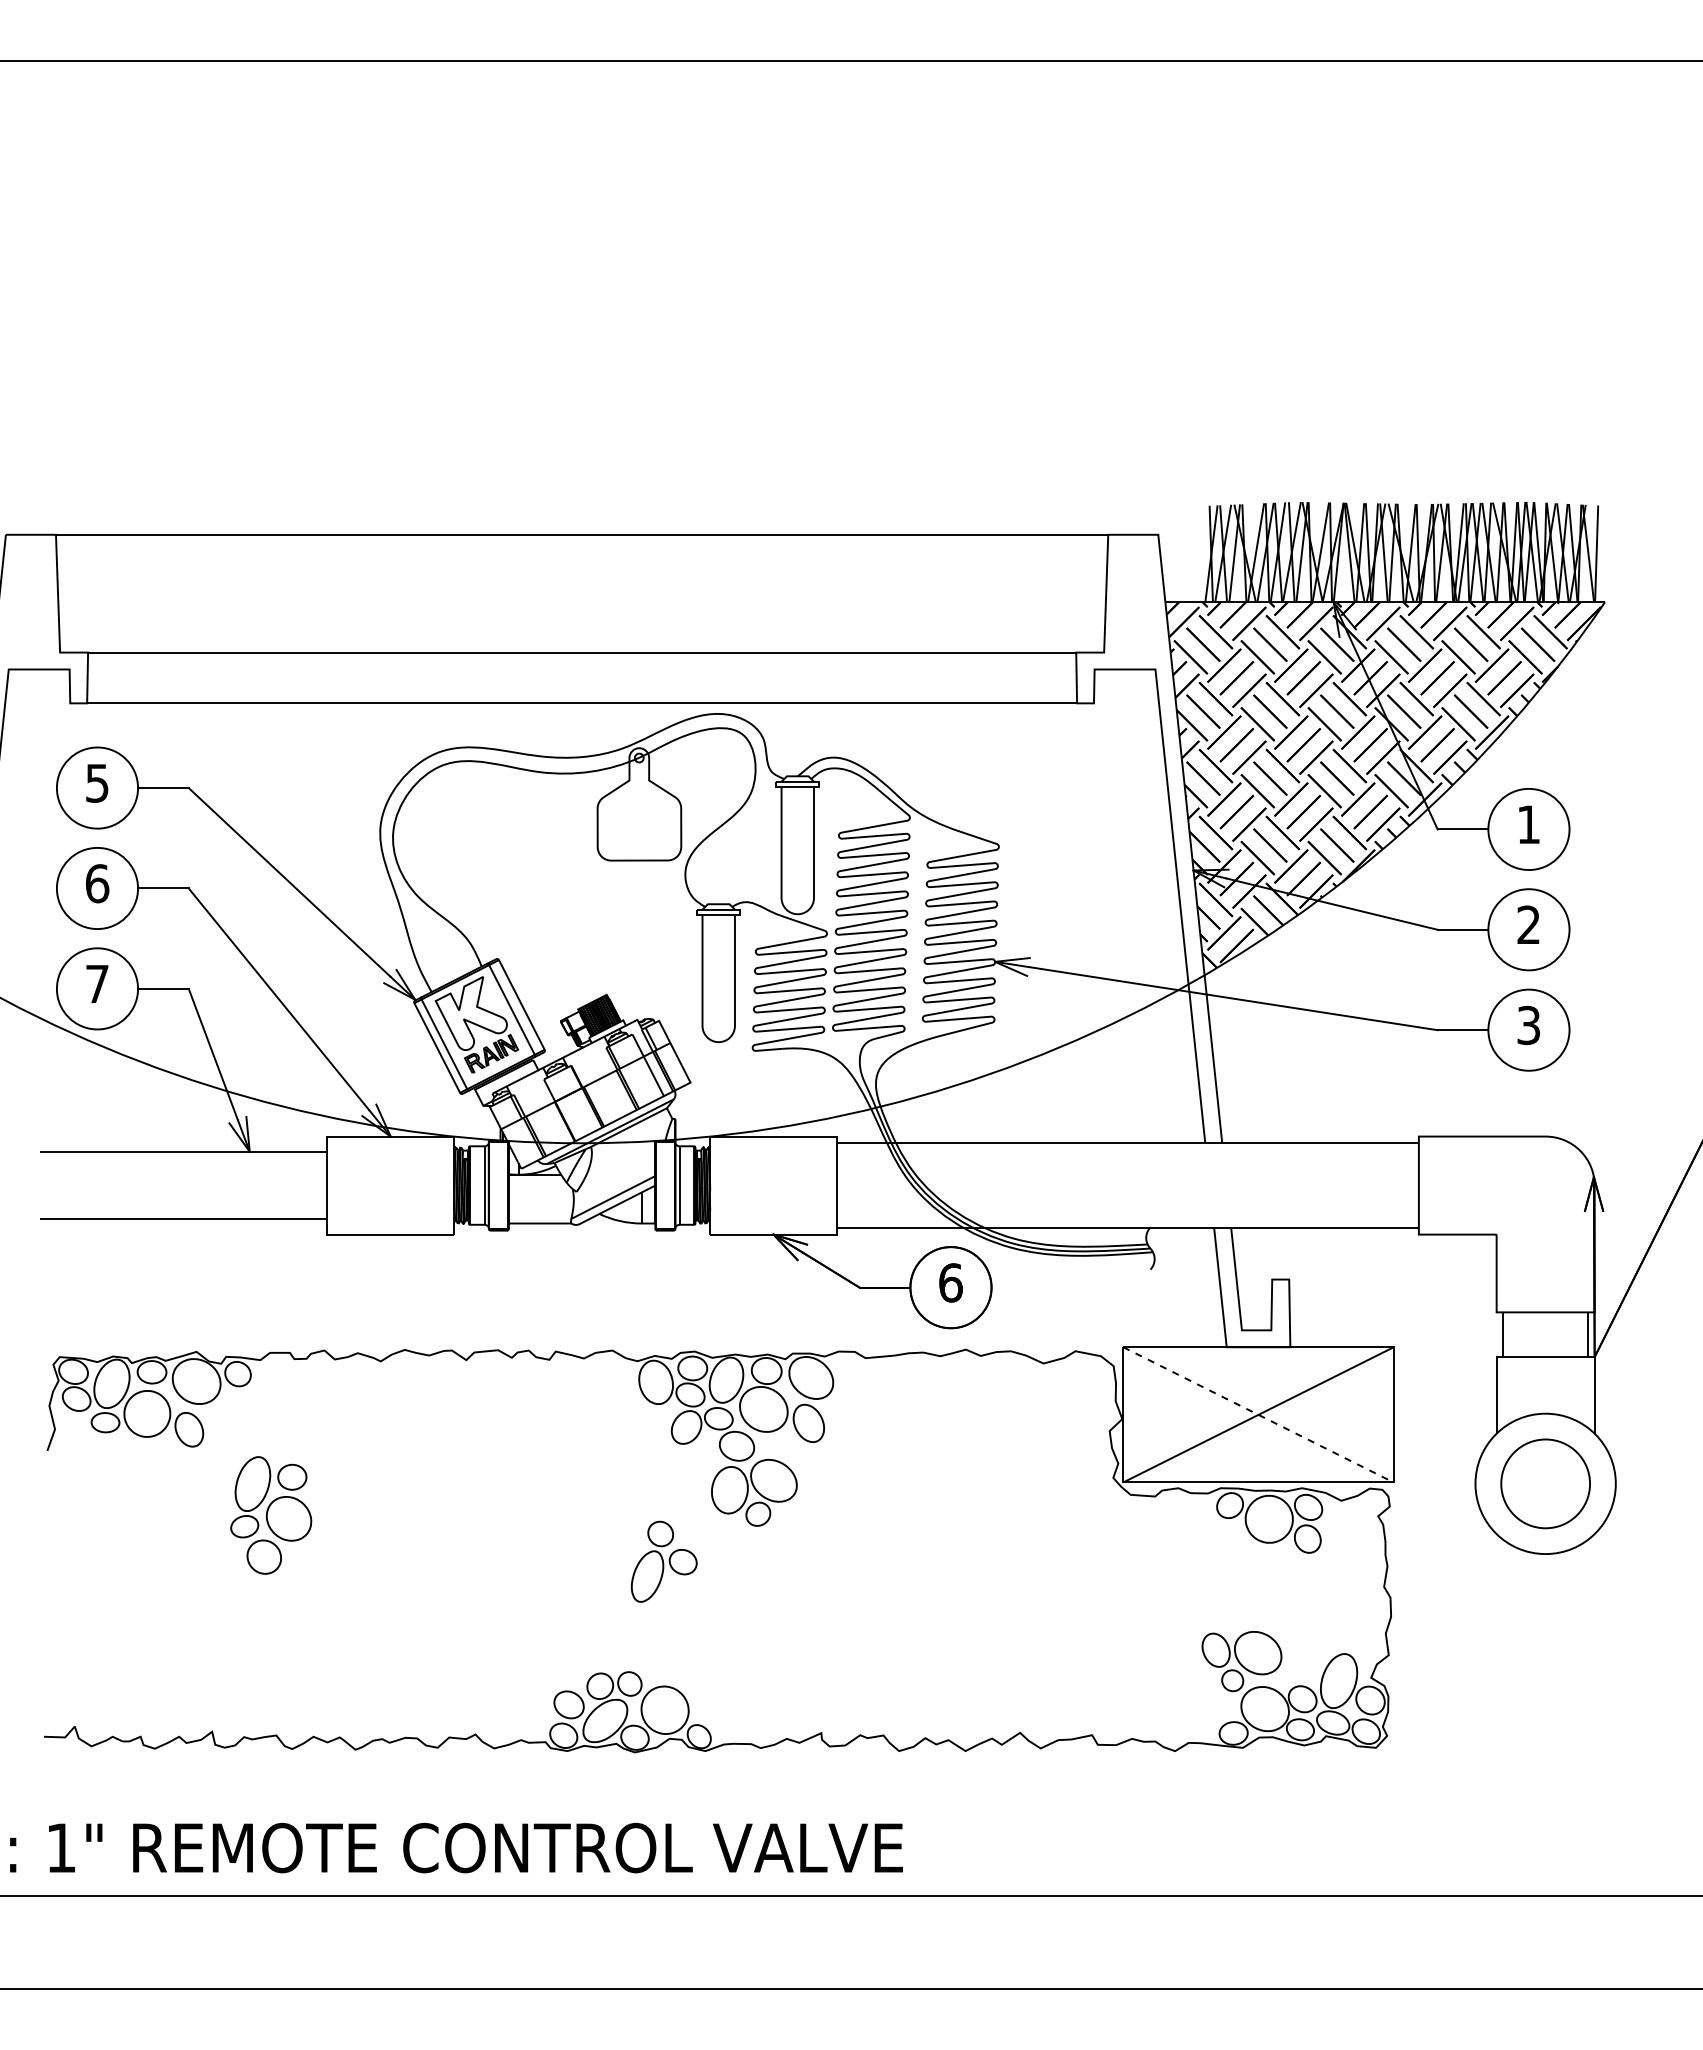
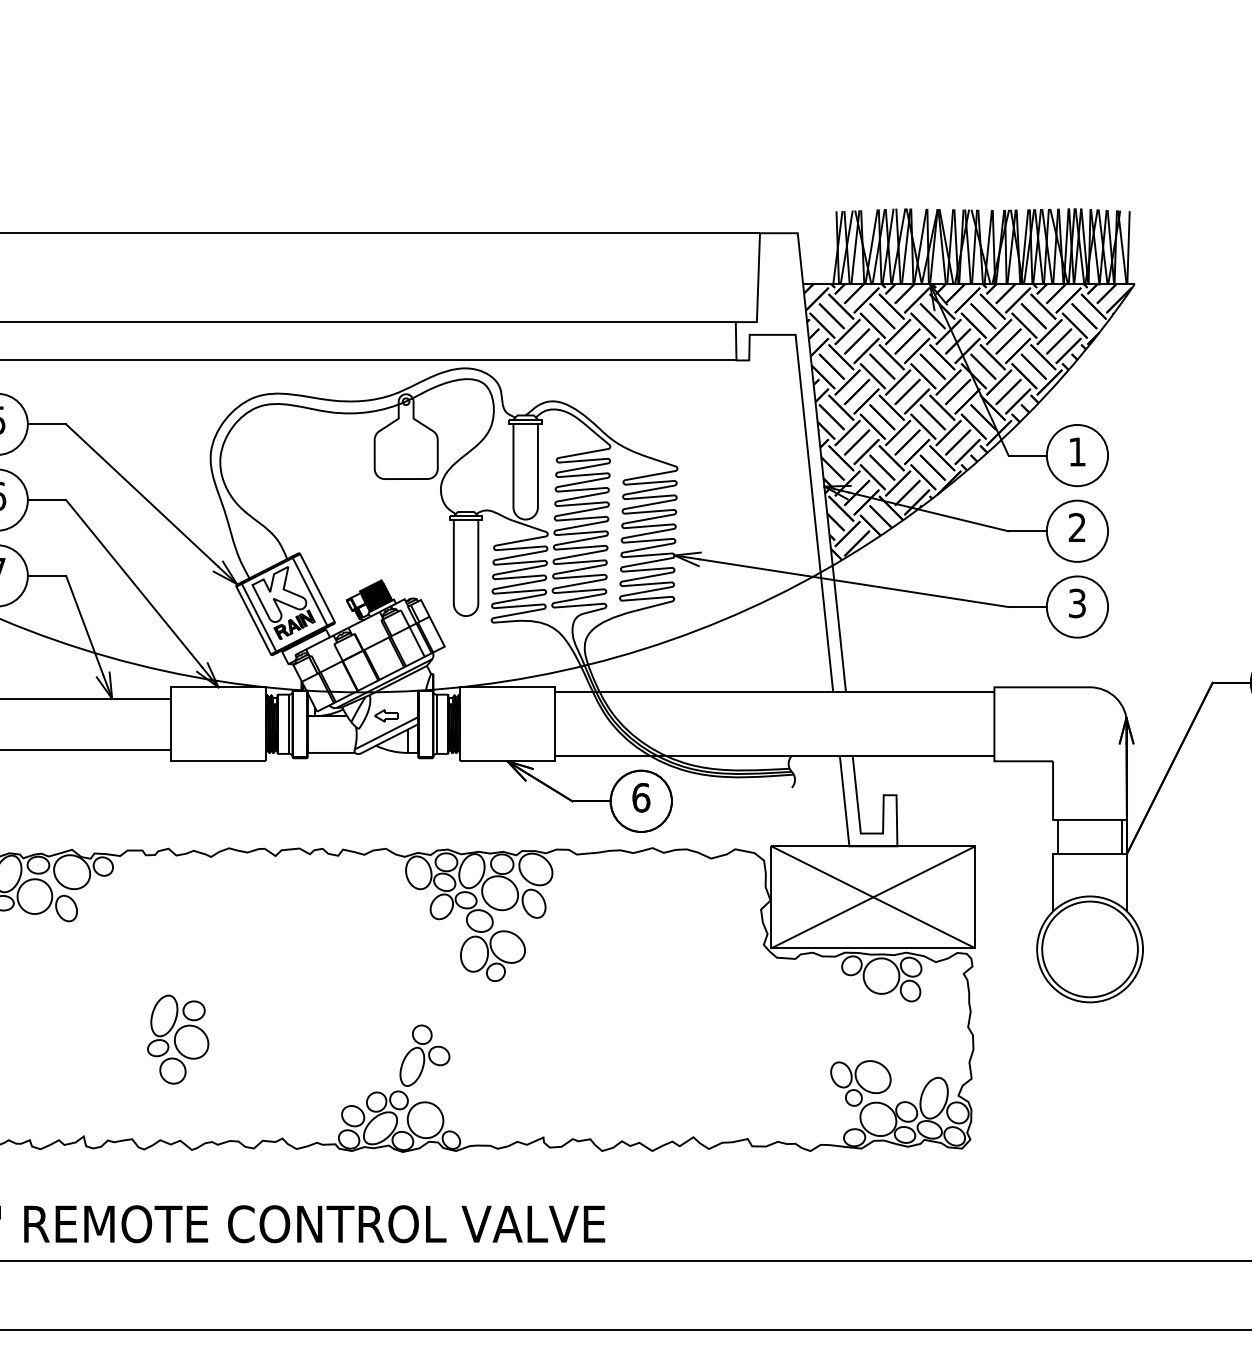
part: (612, 1173) -> (385, 715), added
line: (1258, 1415) -> (873, 897), dashed -> solid
circle: (1545, 1483) -> (1089, 949), size x1.43
part: (271, 1515) -> (178, 1039), moved
part: (664, 1561) -> (425, 1055), moved

